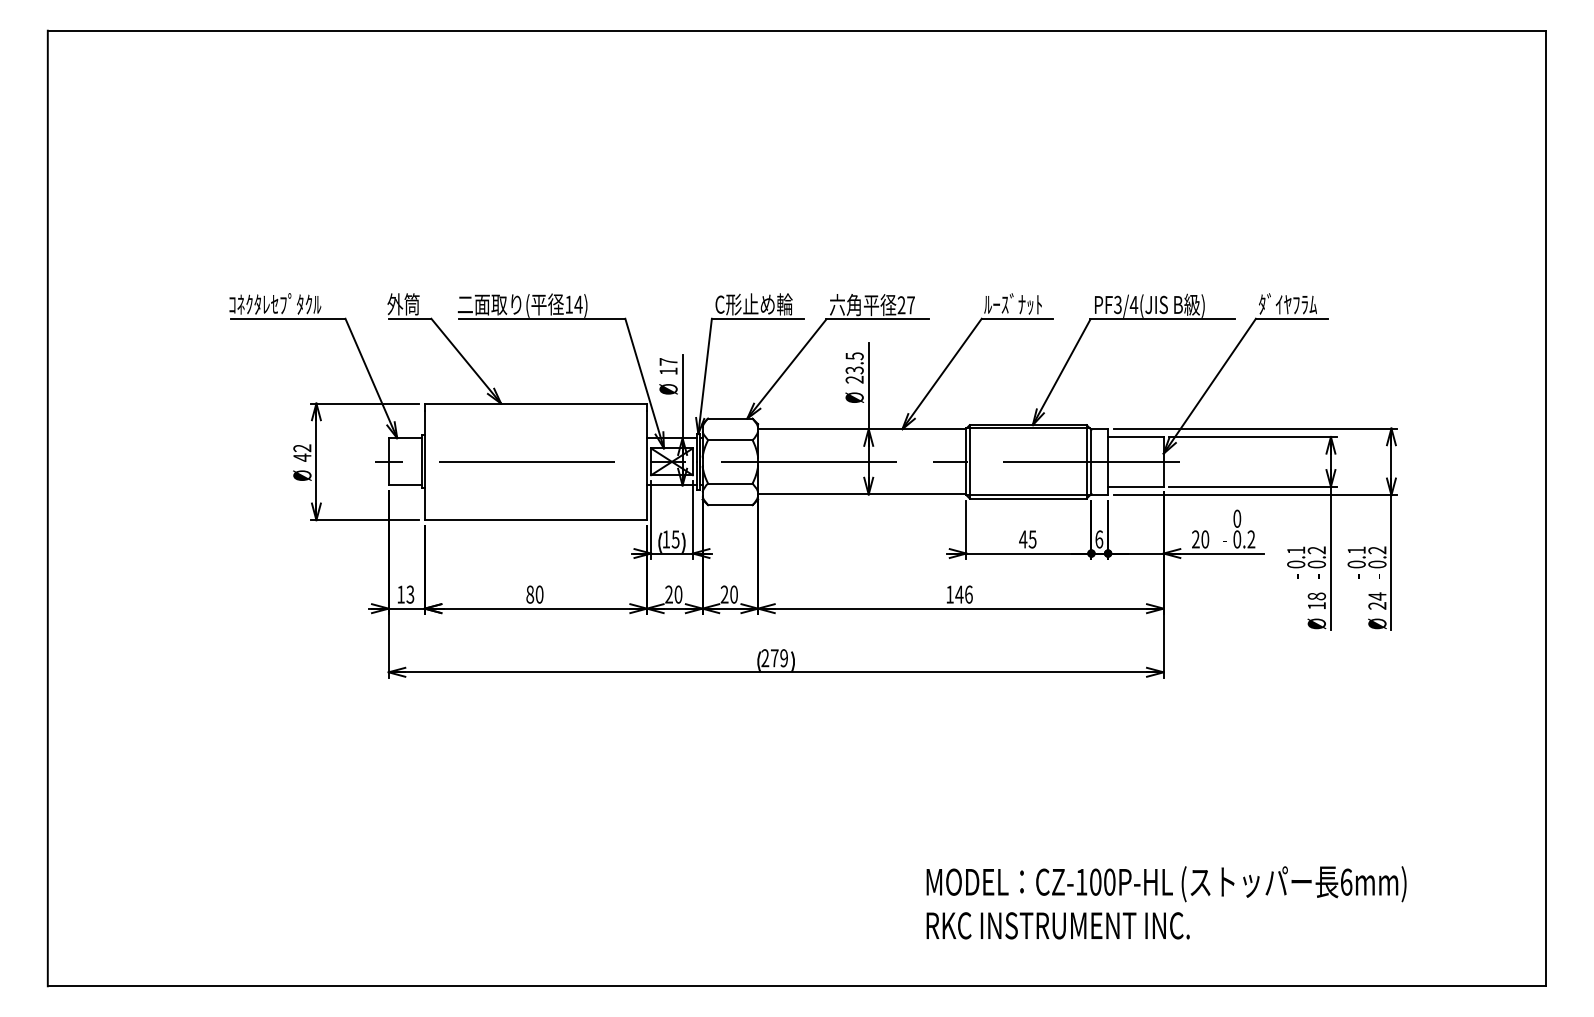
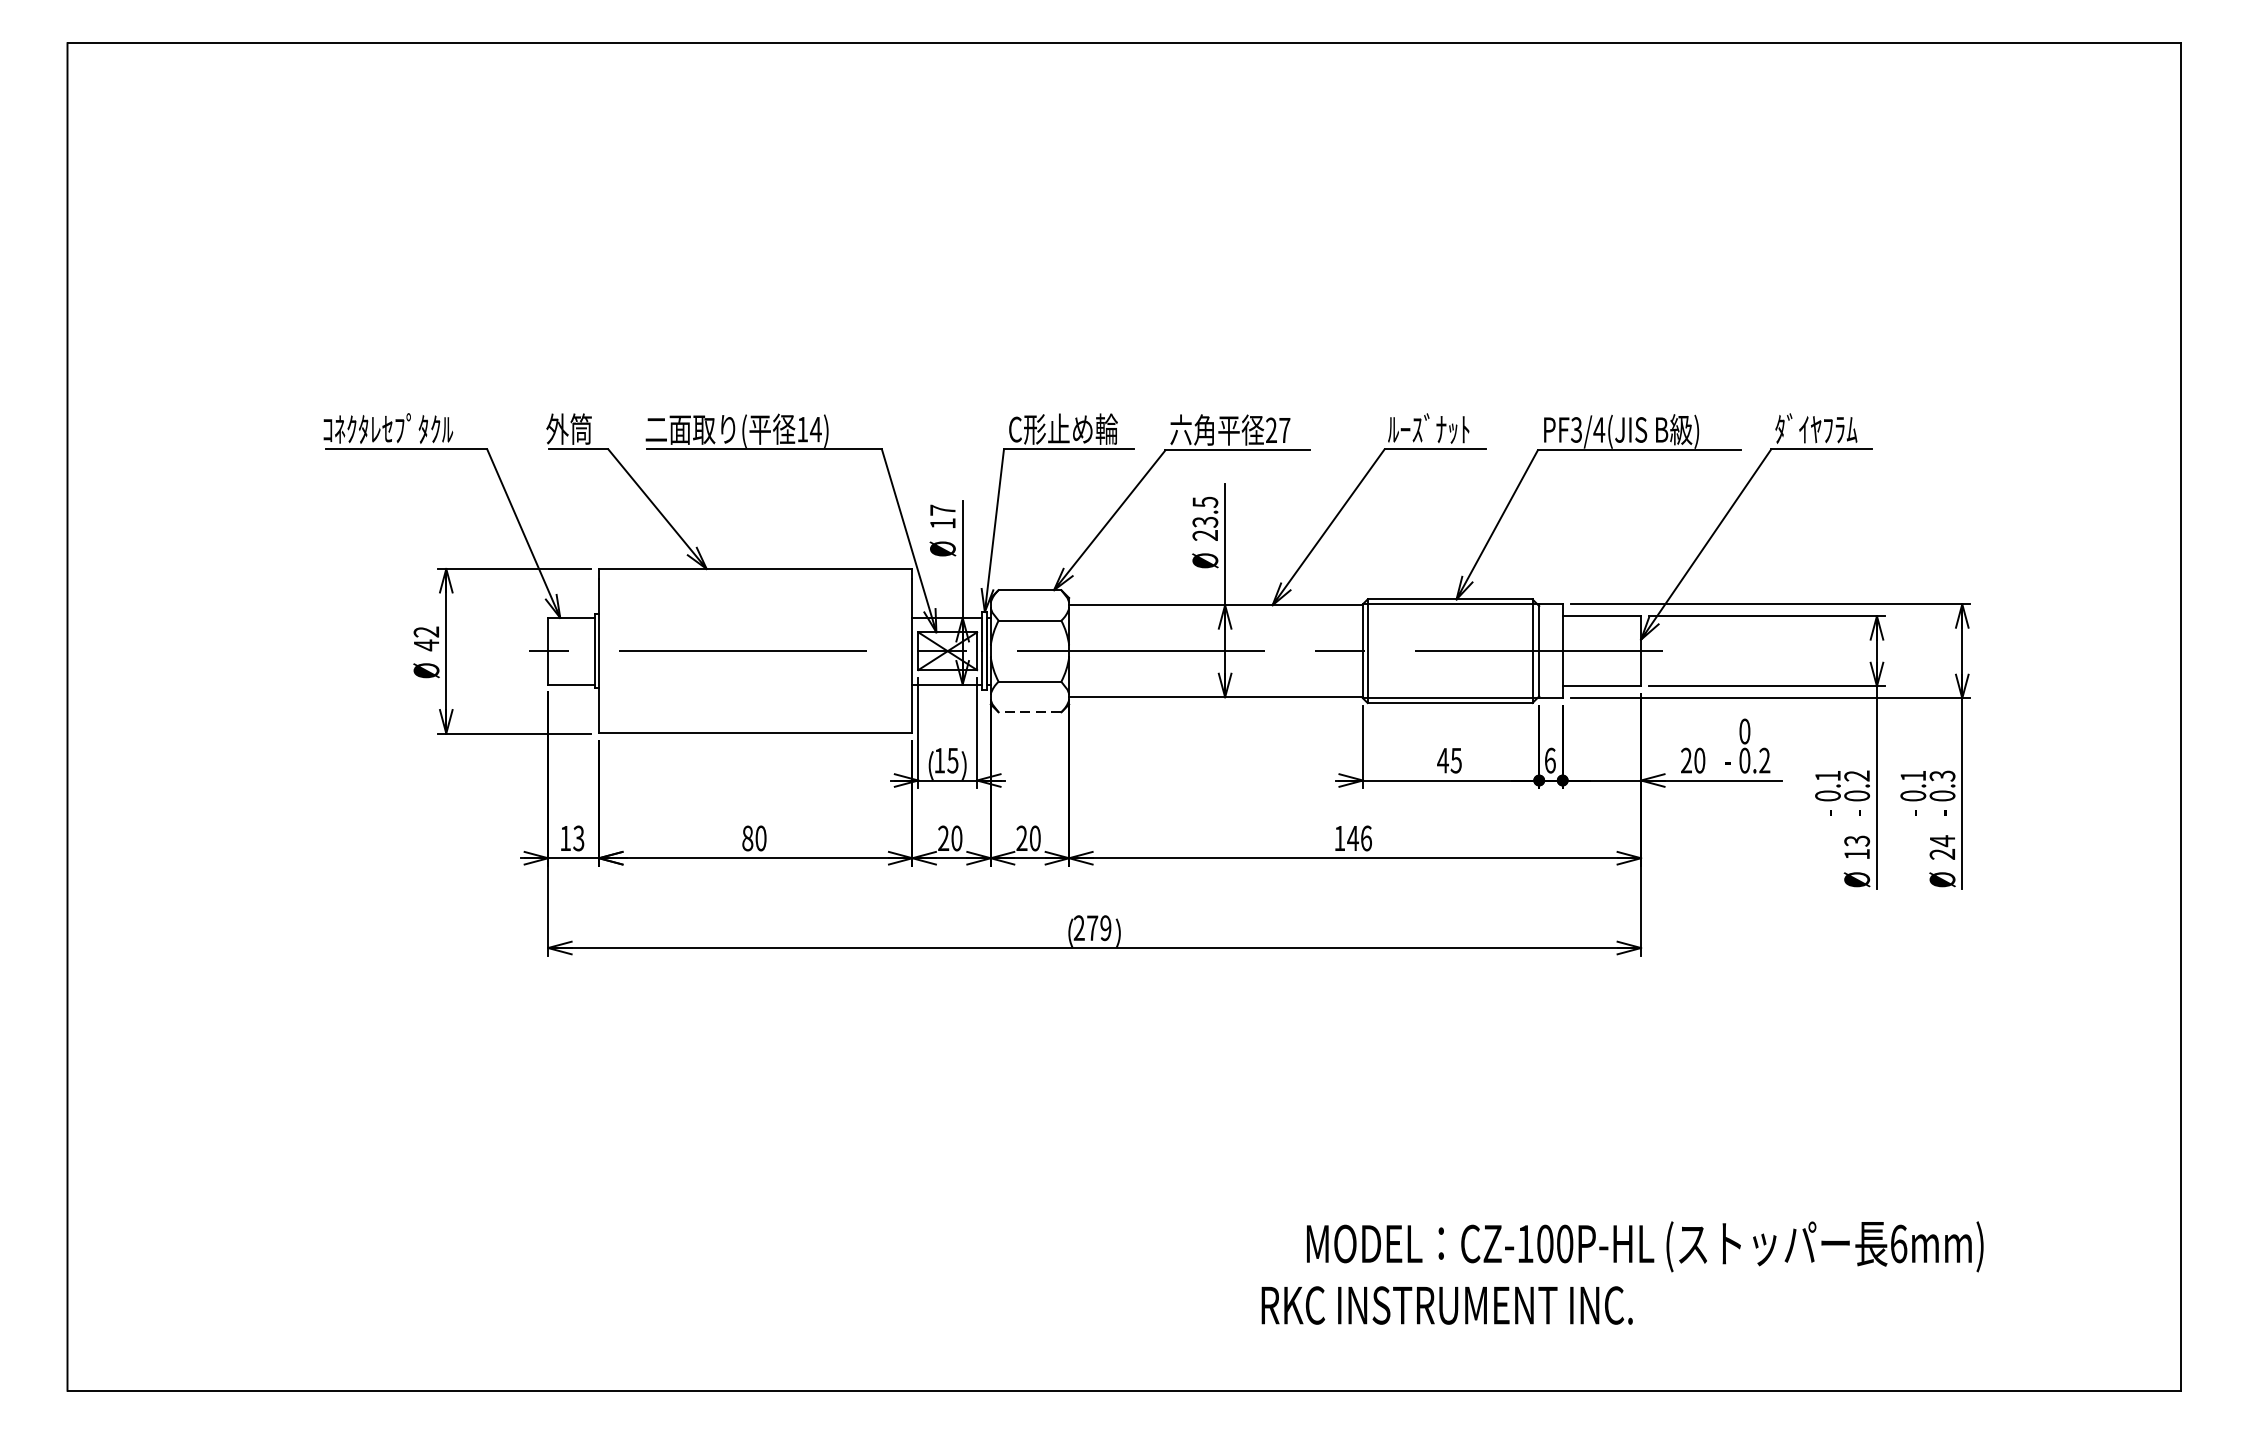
line: (729, 505) -> (1028, 712), solid -> dashed
text: (1377, 550) -> (1942, 776), 0.2 -> 0.3
text: (1316, 596) -> (1856, 841), 18 -> 13
text: (1057, 925) -> (1446, 1305), moved

